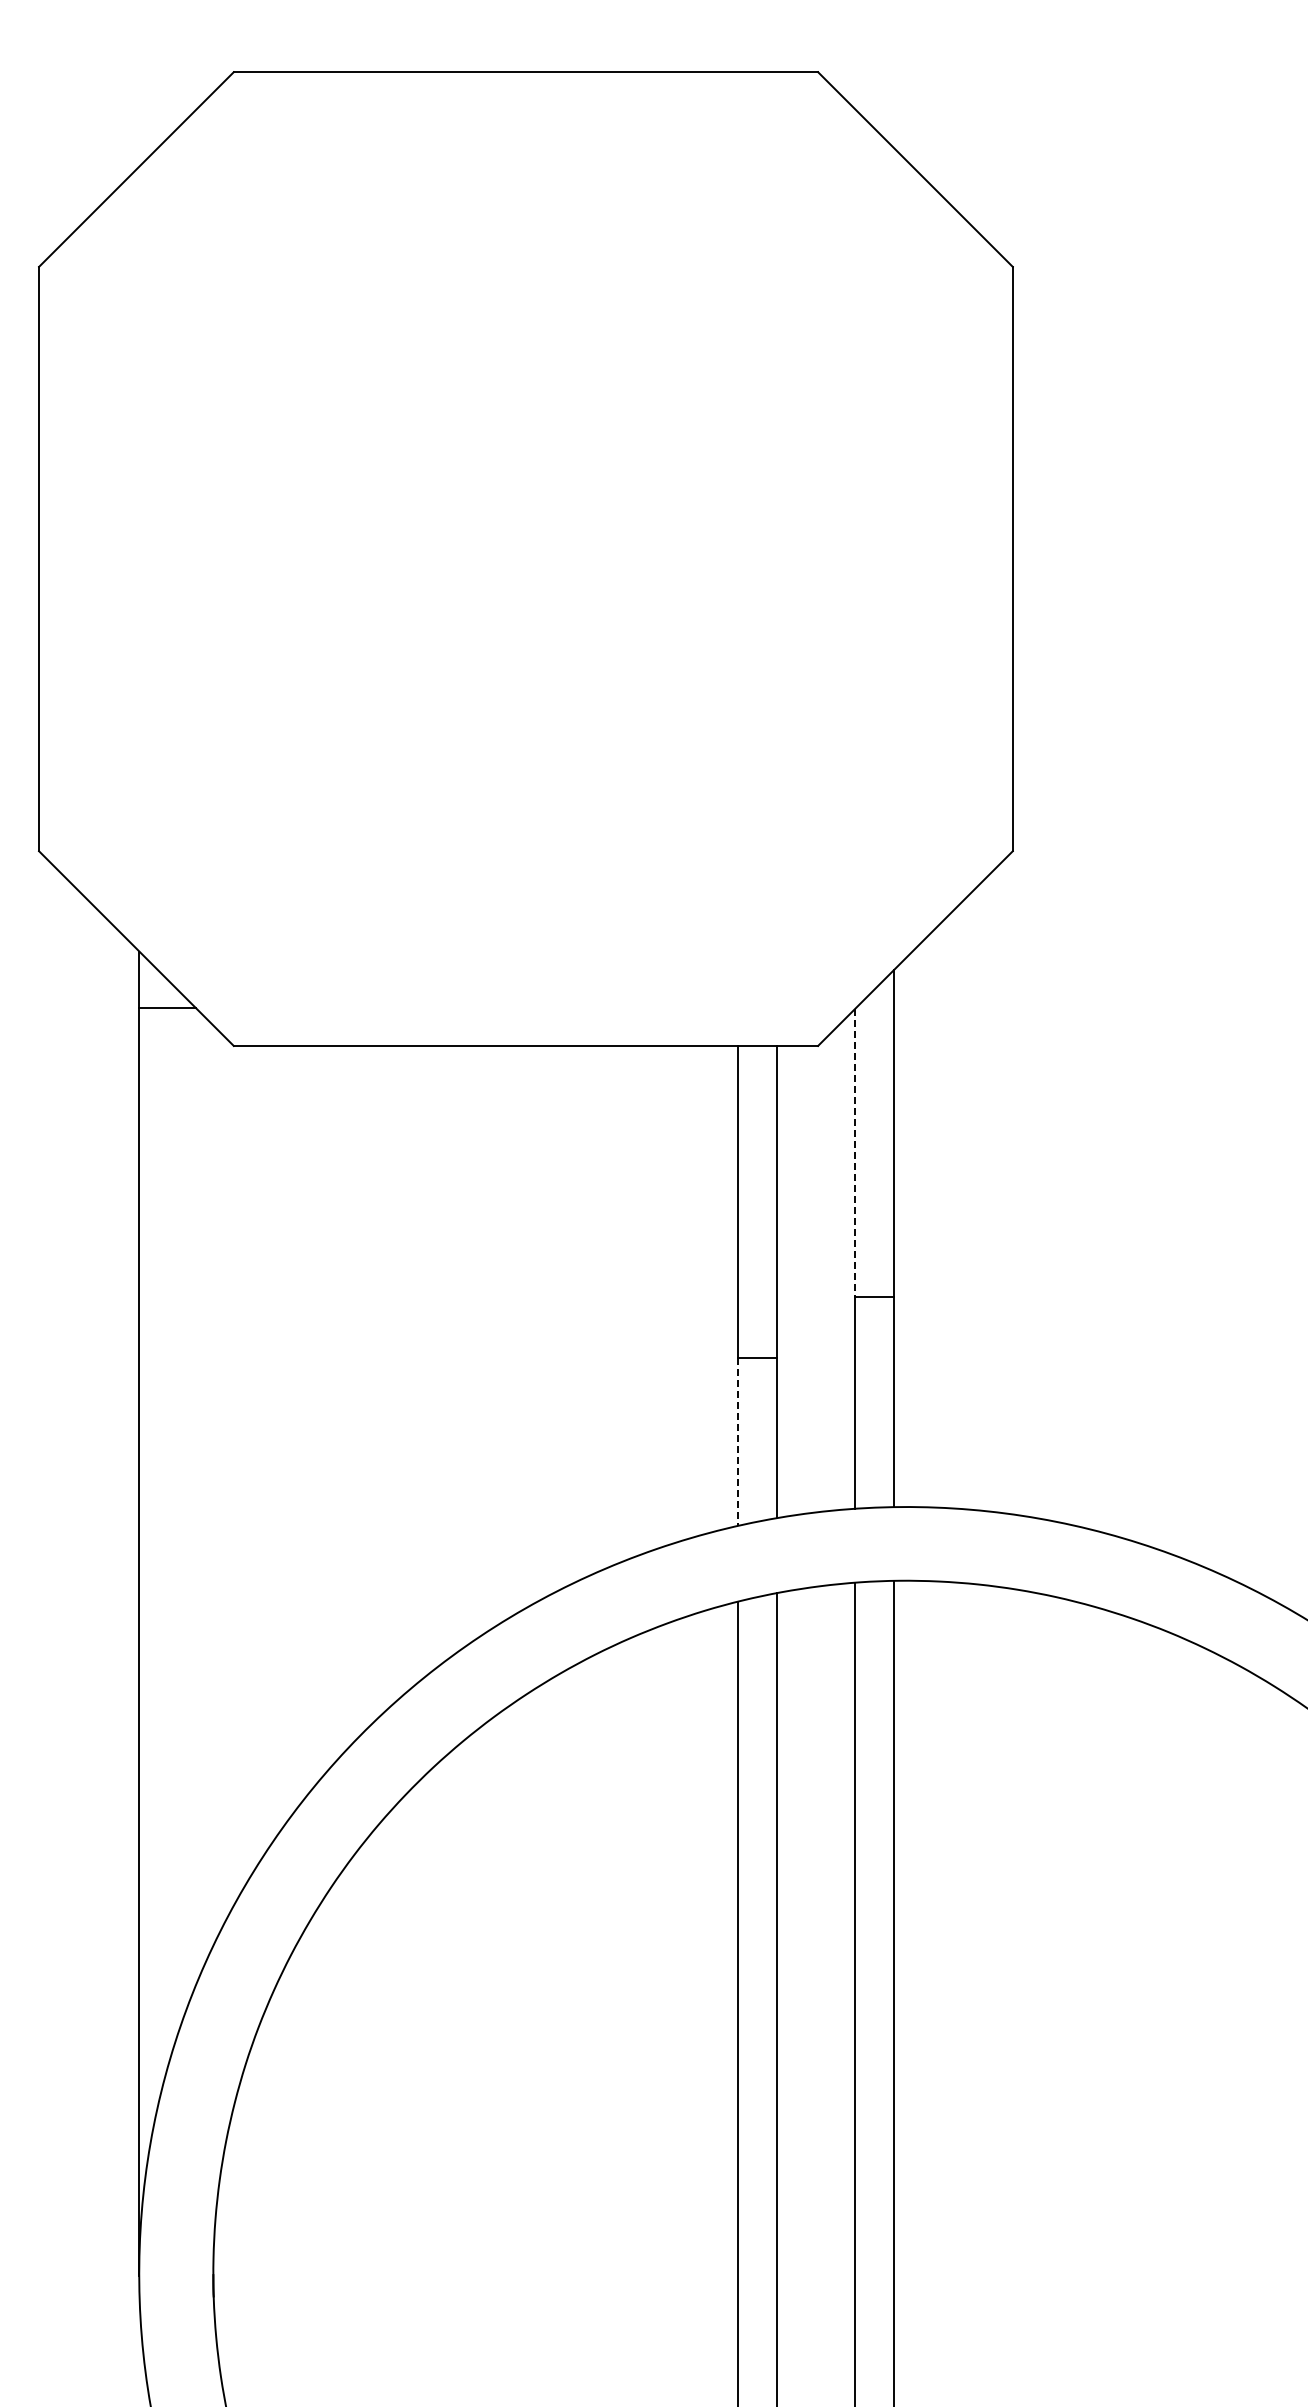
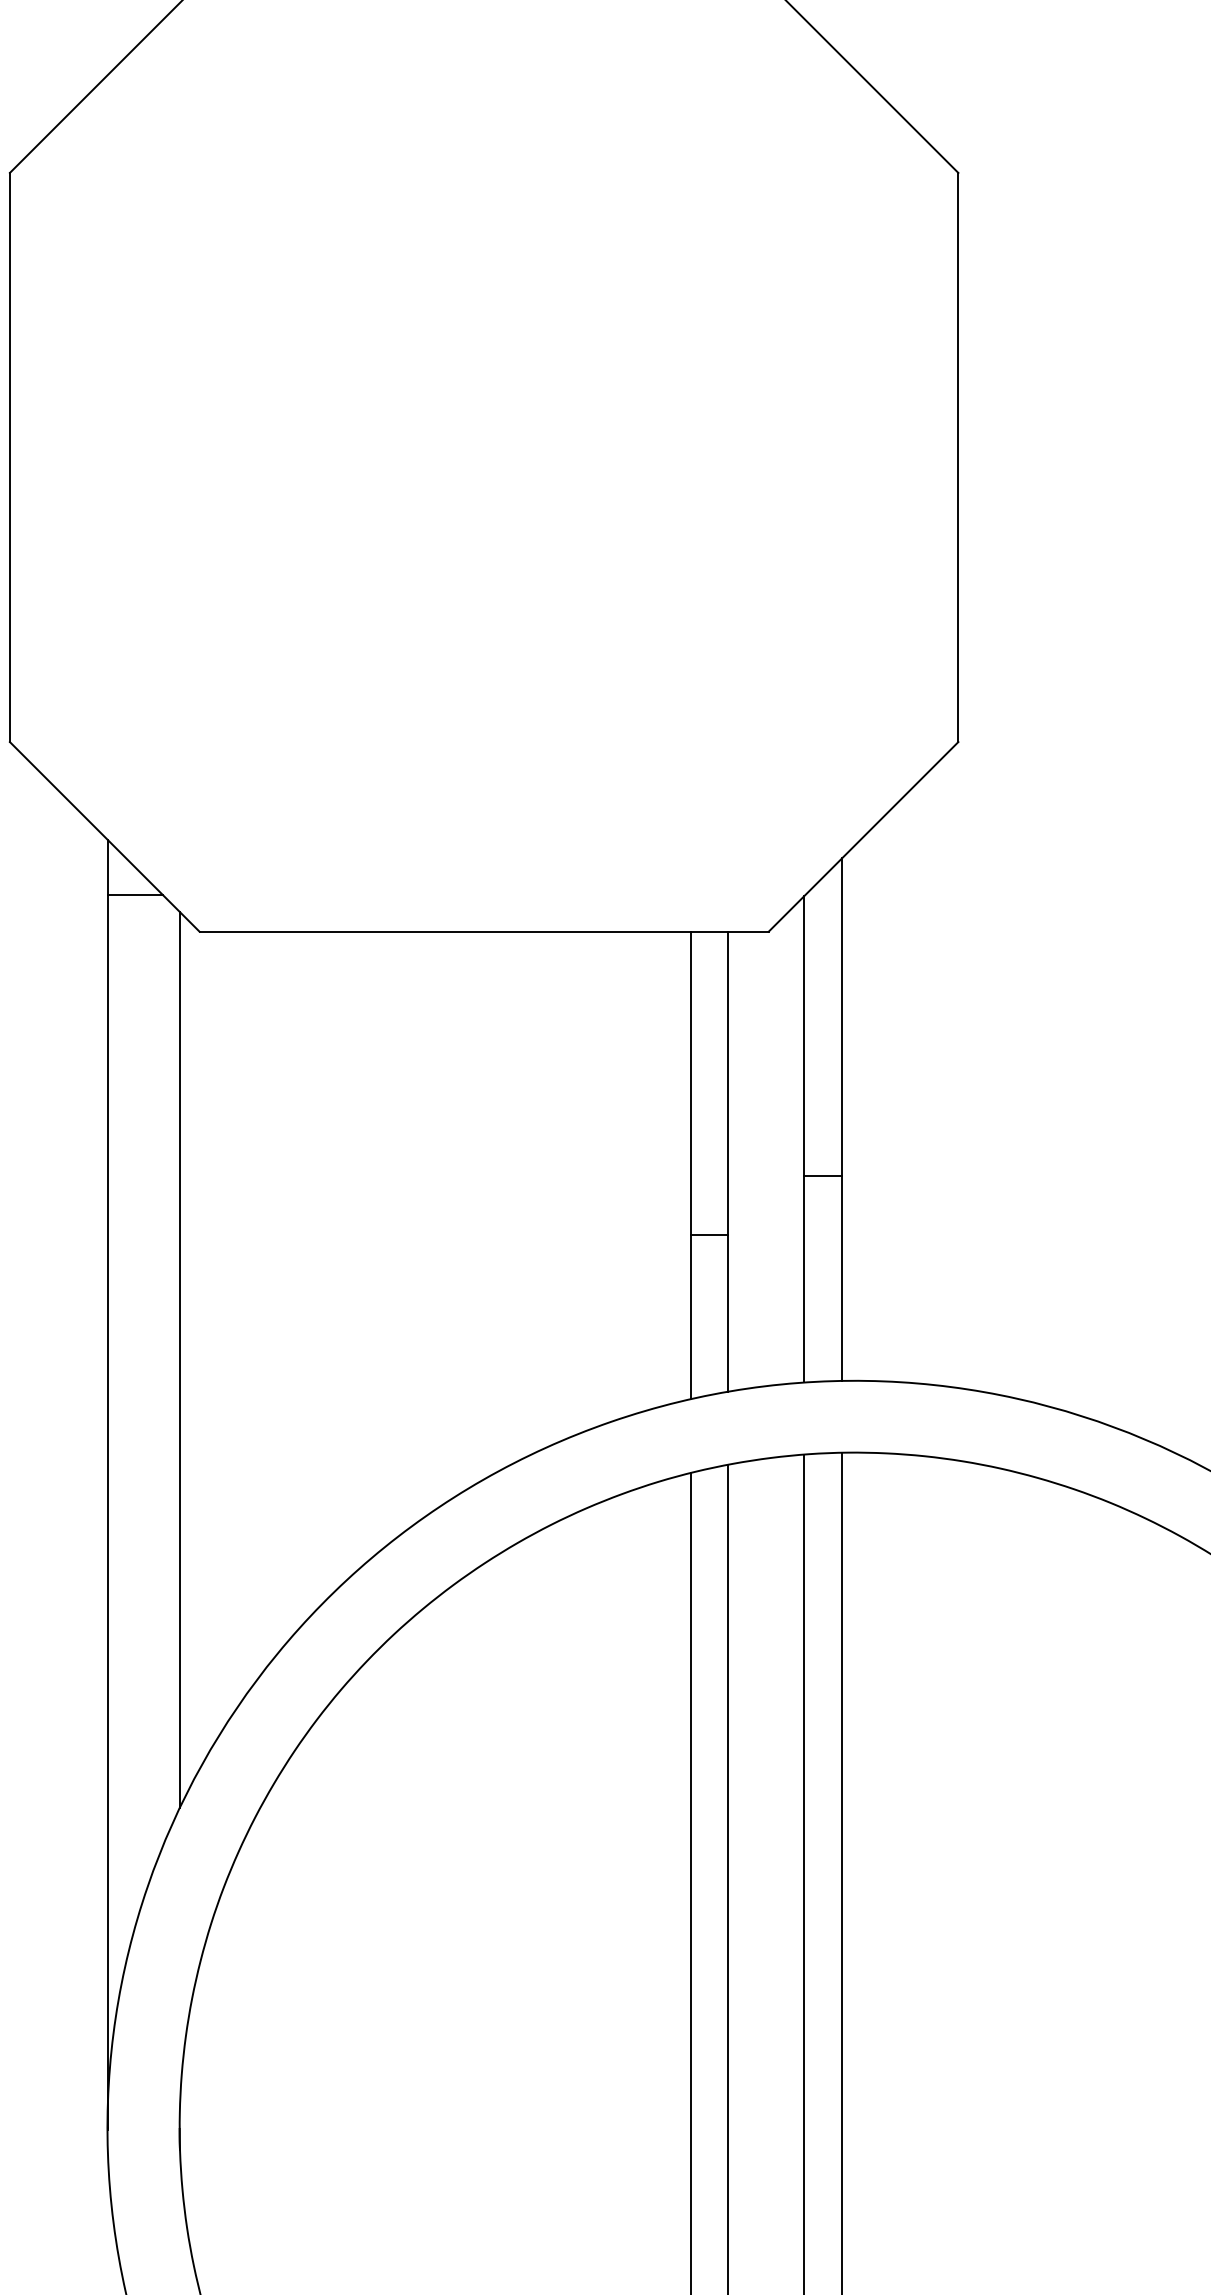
line: (854, 1153) -> (804, 1036), dashed -> solid
line: (737, 1442) -> (690, 1317), dashed -> solid
line: (213, 1485) -> (179, 1359), added

